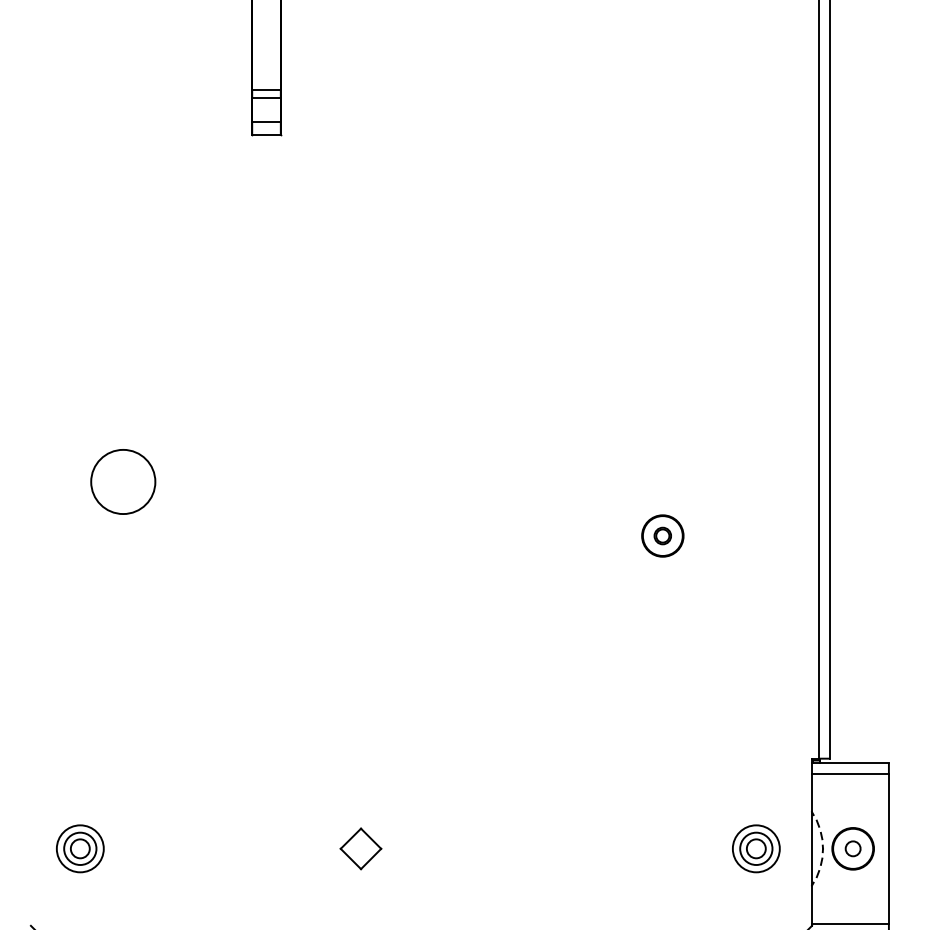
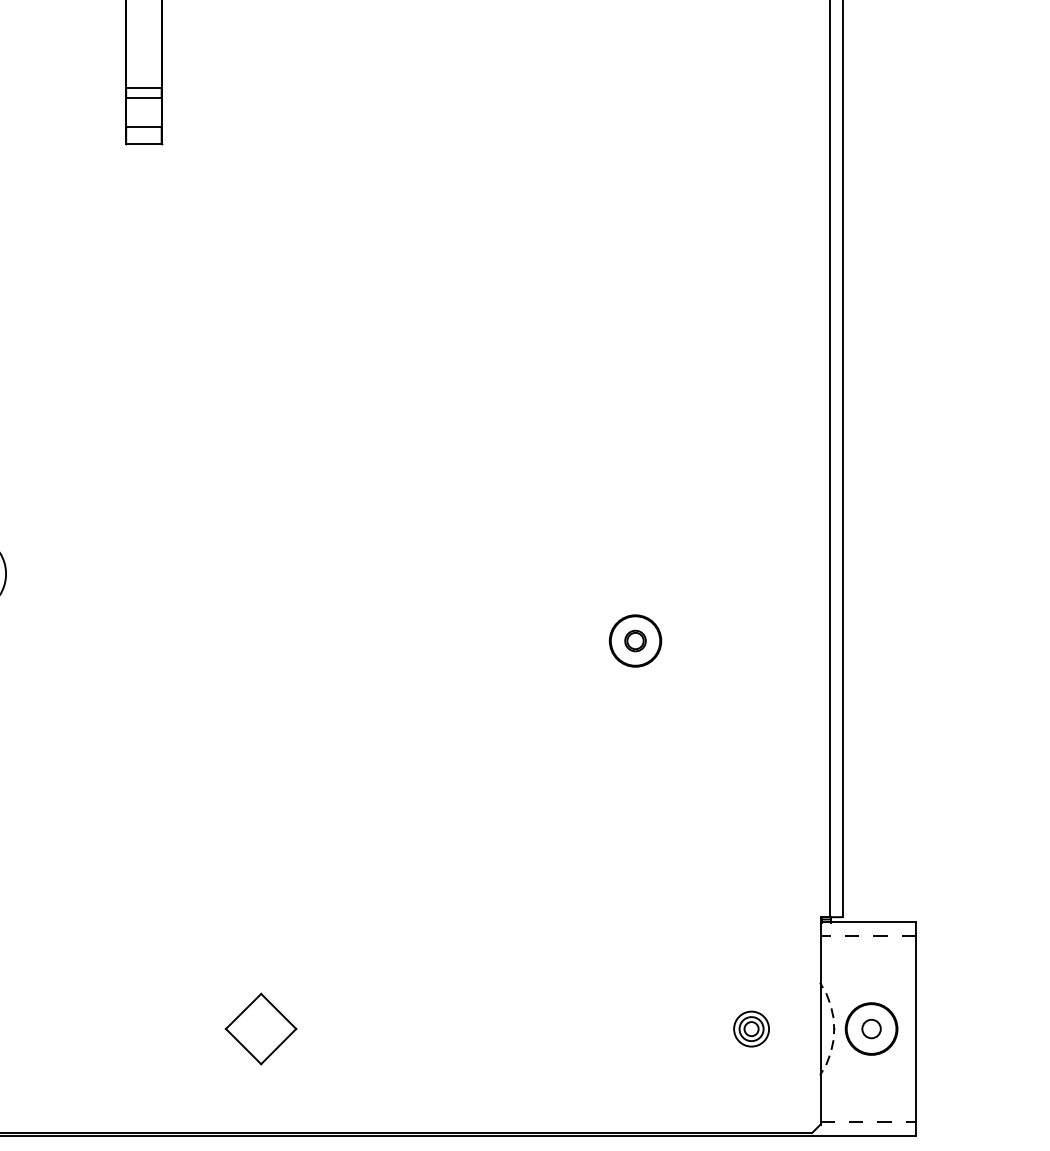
line: (849, 773) -> (867, 935), solid -> dashed
part: (360, 848) -> (260, 1028), size x1.4
part: (756, 848) -> (751, 1028), size x0.6
line: (850, 923) -> (868, 1121), solid -> dashed

